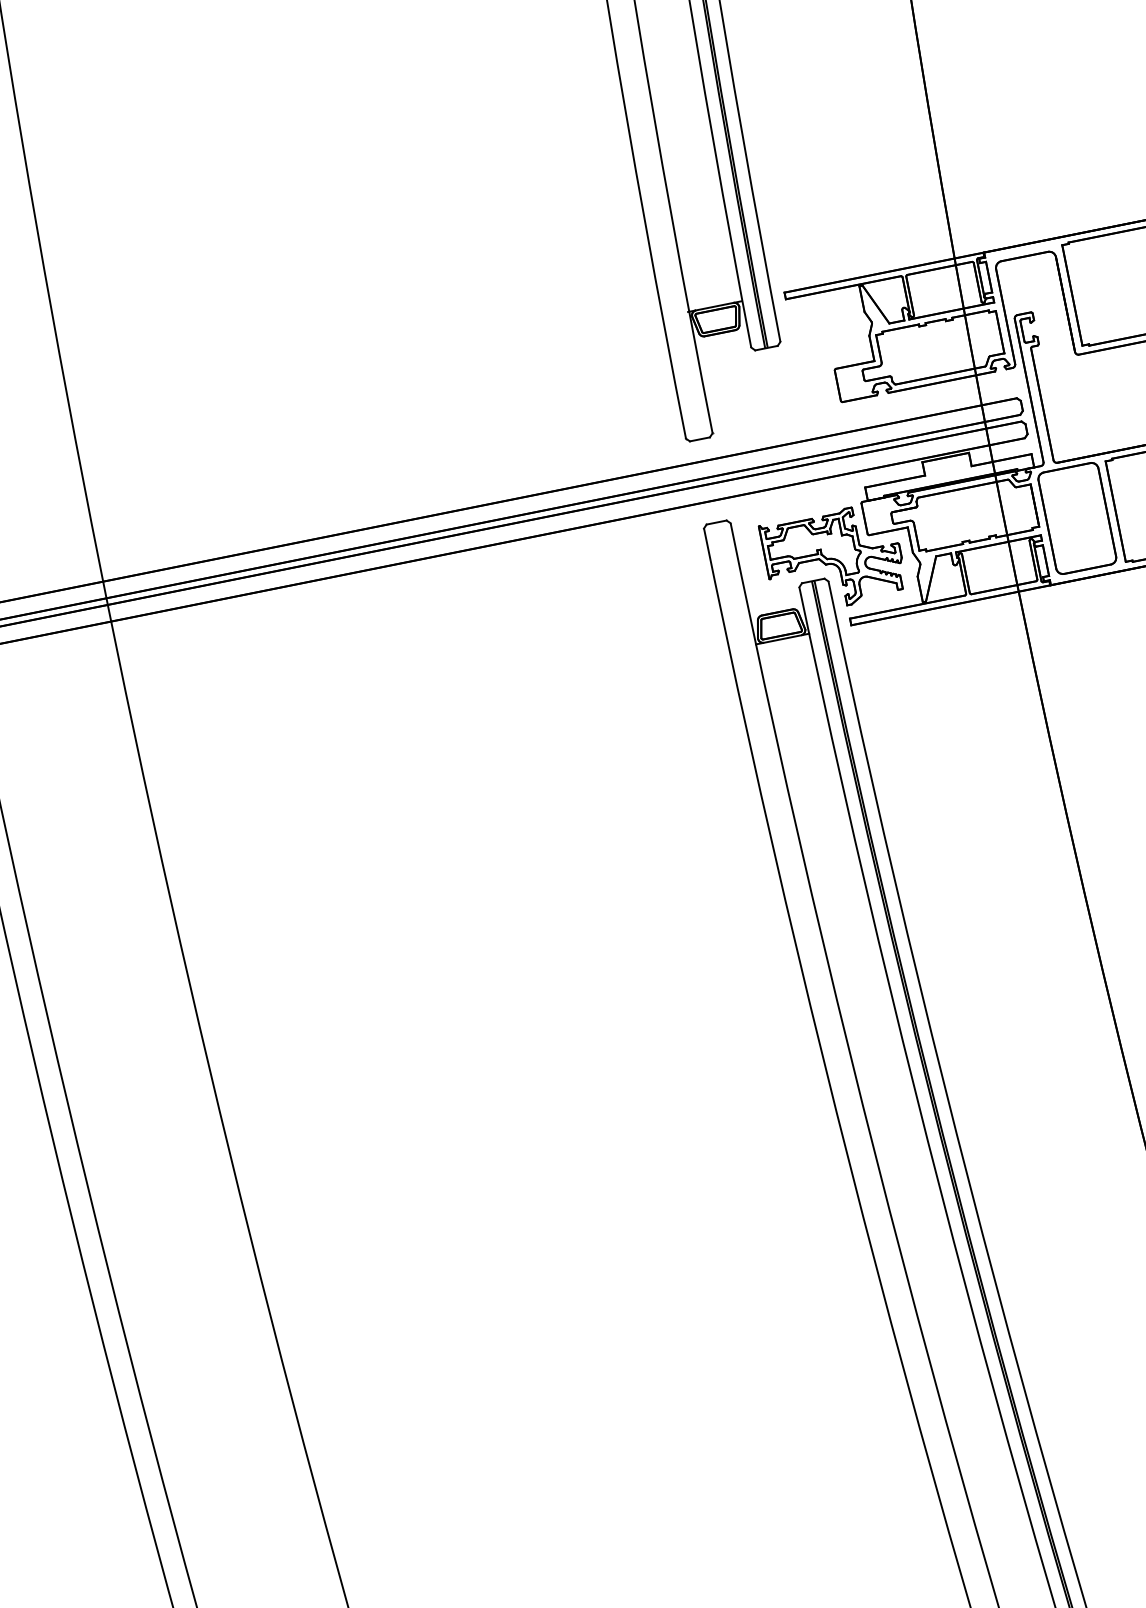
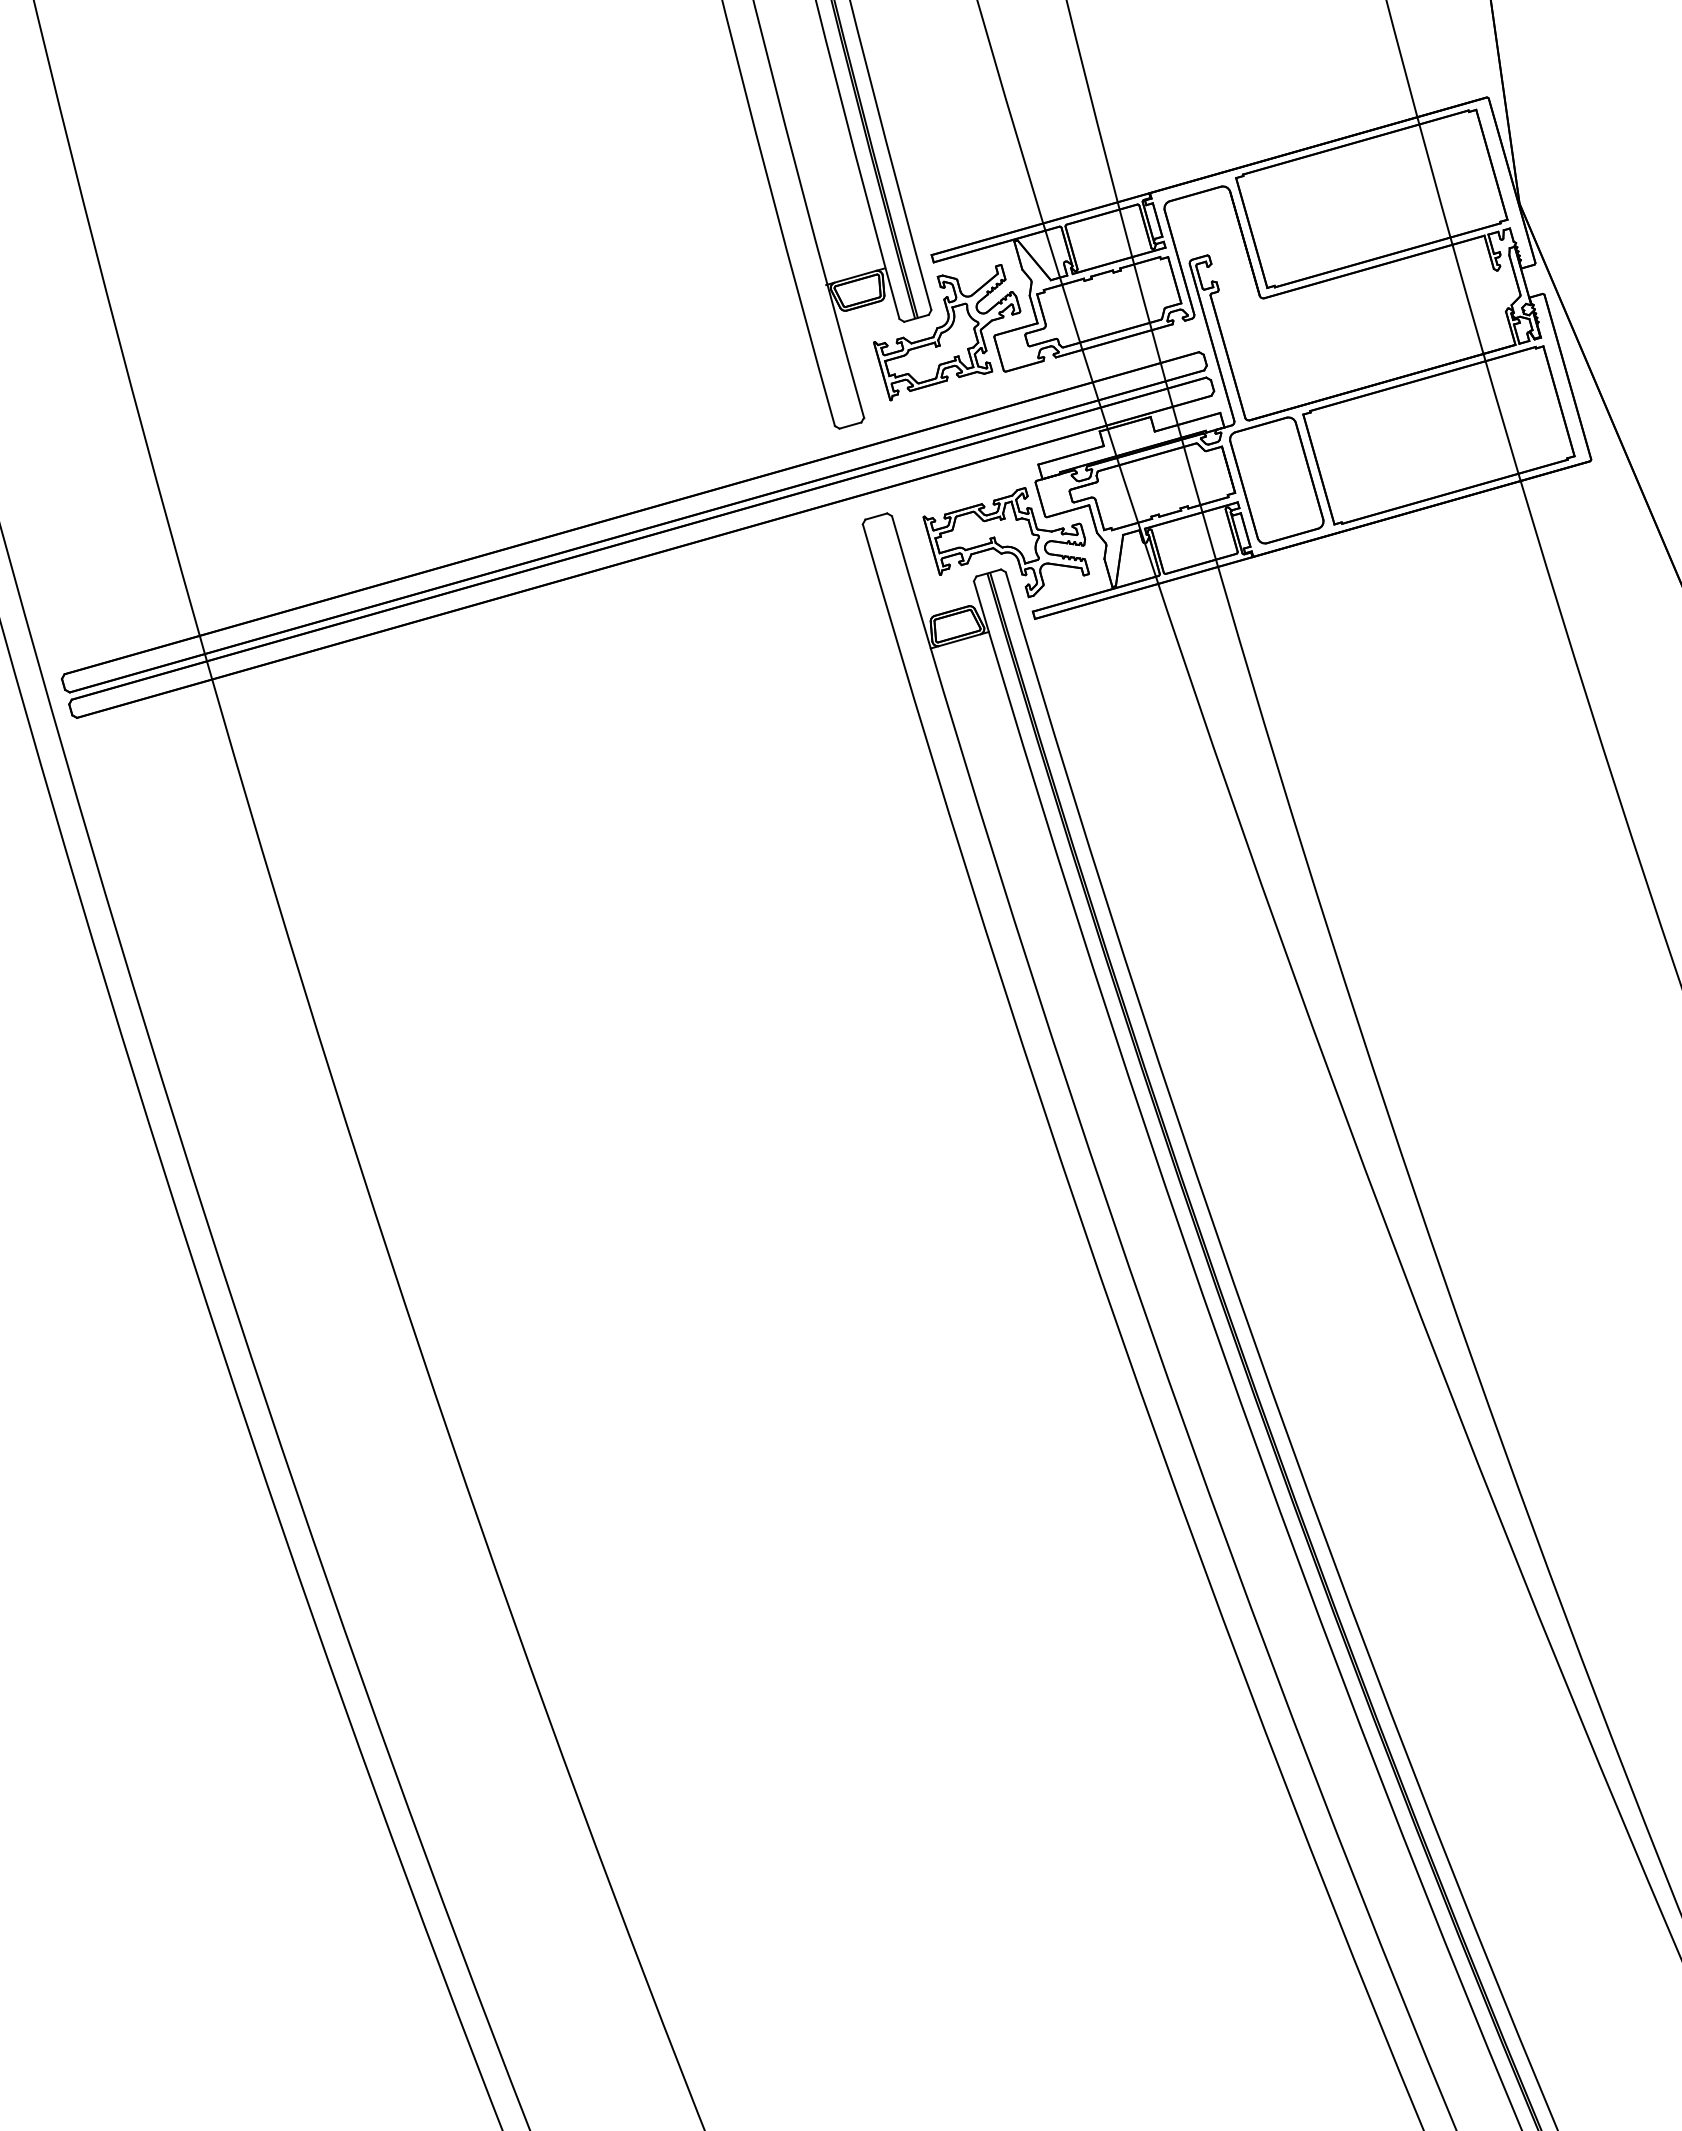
part: (793, 362) -> (947, 332), added

